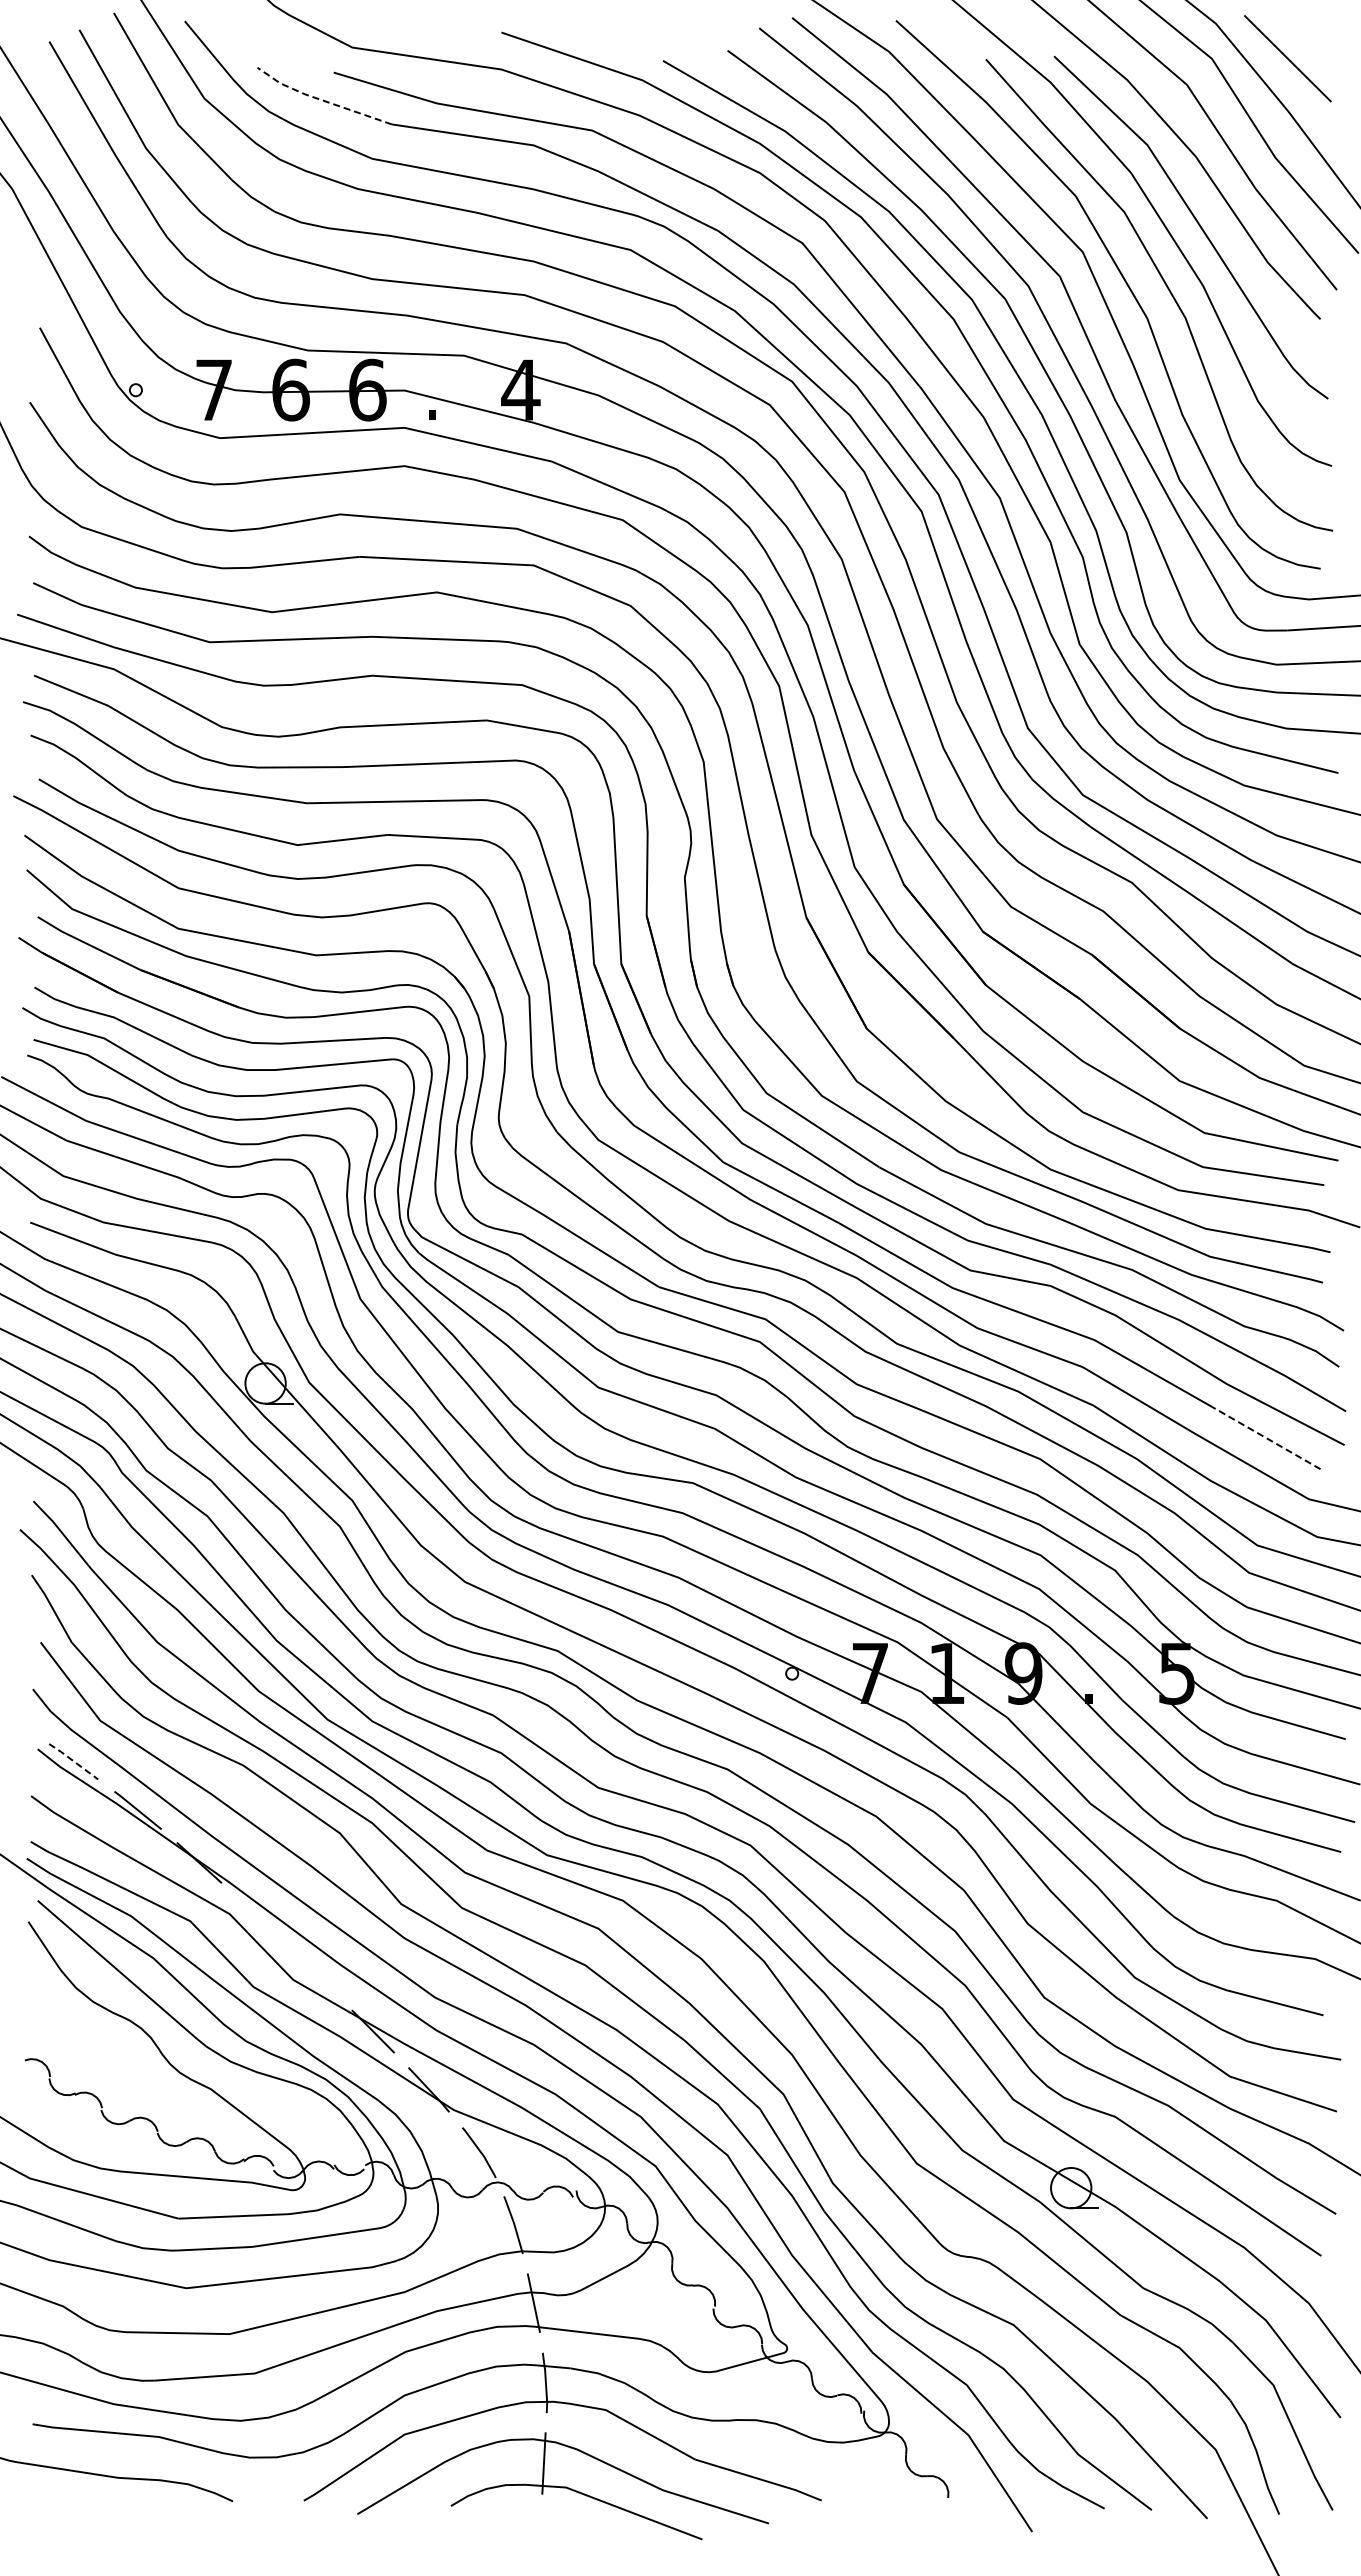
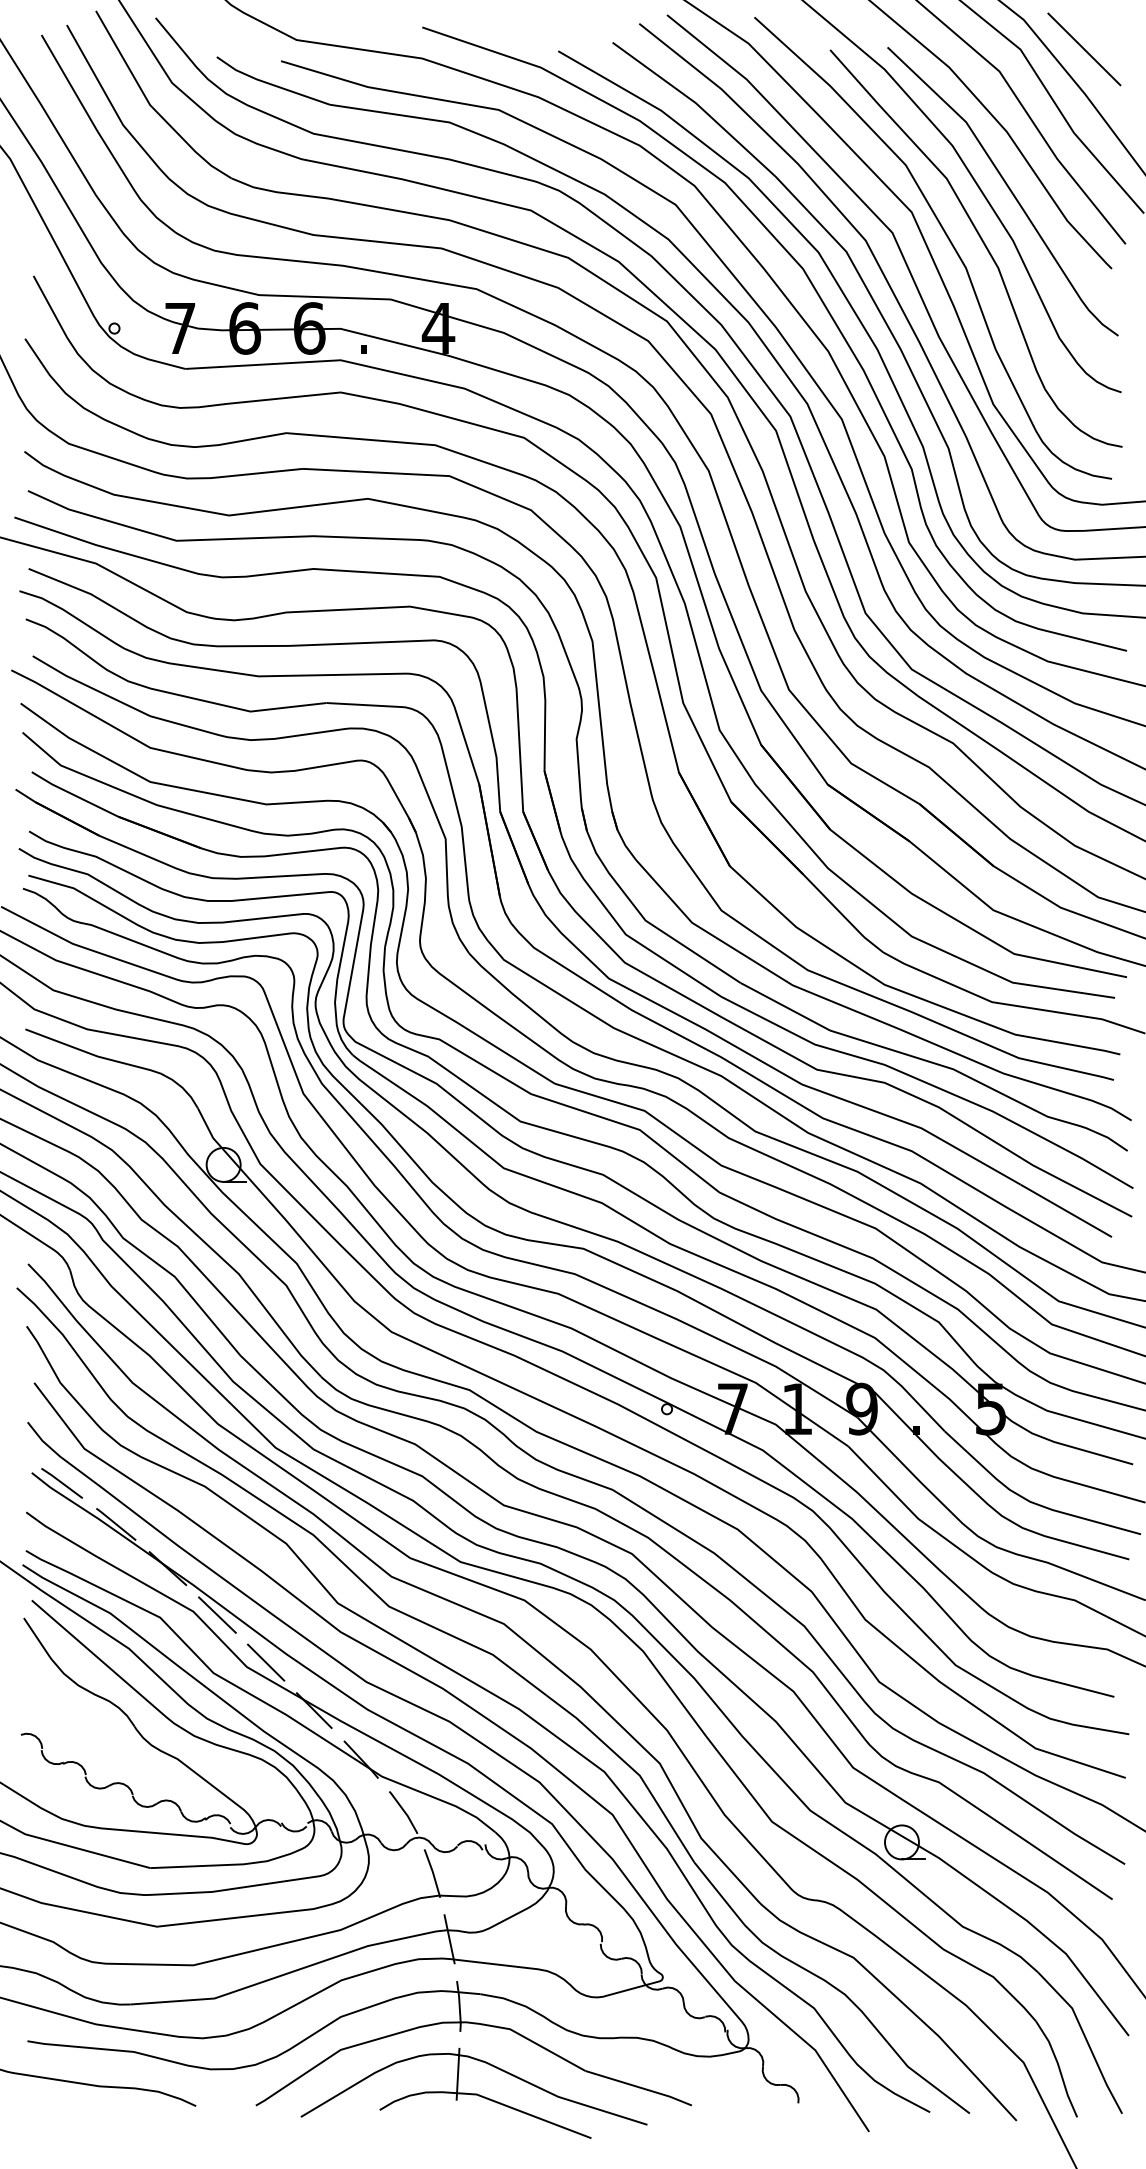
line: (321, 99) -> (270, 83), dashed -> solid
line: (1266, 1438) -> (1066, 1211), dashed -> solid
line: (73, 1761) -> (61, 1483), dashed -> solid
line: (258, 1918) -> (217, 1615), added
line: (315, 1974) -> (265, 1662), added

